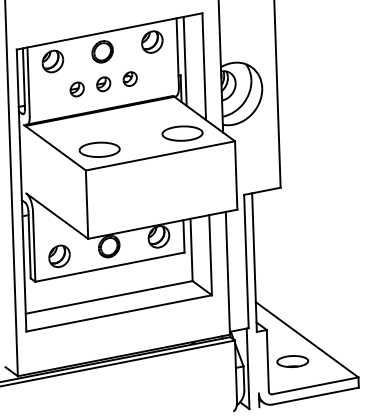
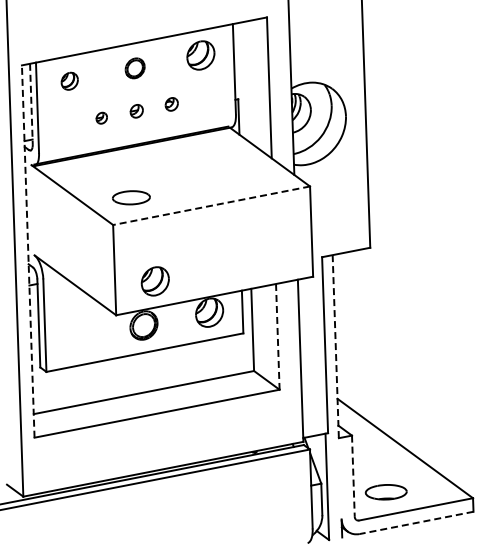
part: (102, 51) -> (134, 68), size x0.7
part: (52, 61) -> (69, 81), size x0.6
line: (185, 61) -> (244, 80), removed
line: (24, 79) -> (31, 104), solid -> dashed
part: (130, 79) -> (171, 104), size x0.7
part: (103, 84) -> (136, 111), size x0.7
part: (77, 89) -> (101, 118), size x0.6
part: (182, 133) -> (240, 176), removed
part: (99, 149) -> (131, 197), size x0.7
line: (160, 155) -> (211, 205), solid -> dashed
line: (21, 190) -> (28, 251), solid -> dashed
line: (210, 254) -> (277, 336), solid -> dashed
part: (58, 256) -> (154, 281), moved
line: (254, 262) -> (335, 346), solid -> dashed
line: (267, 360) -> (353, 476), solid -> dashed
part: (292, 361) -> (385, 492), moved
line: (315, 395) -> (416, 522), solid -> dashed

